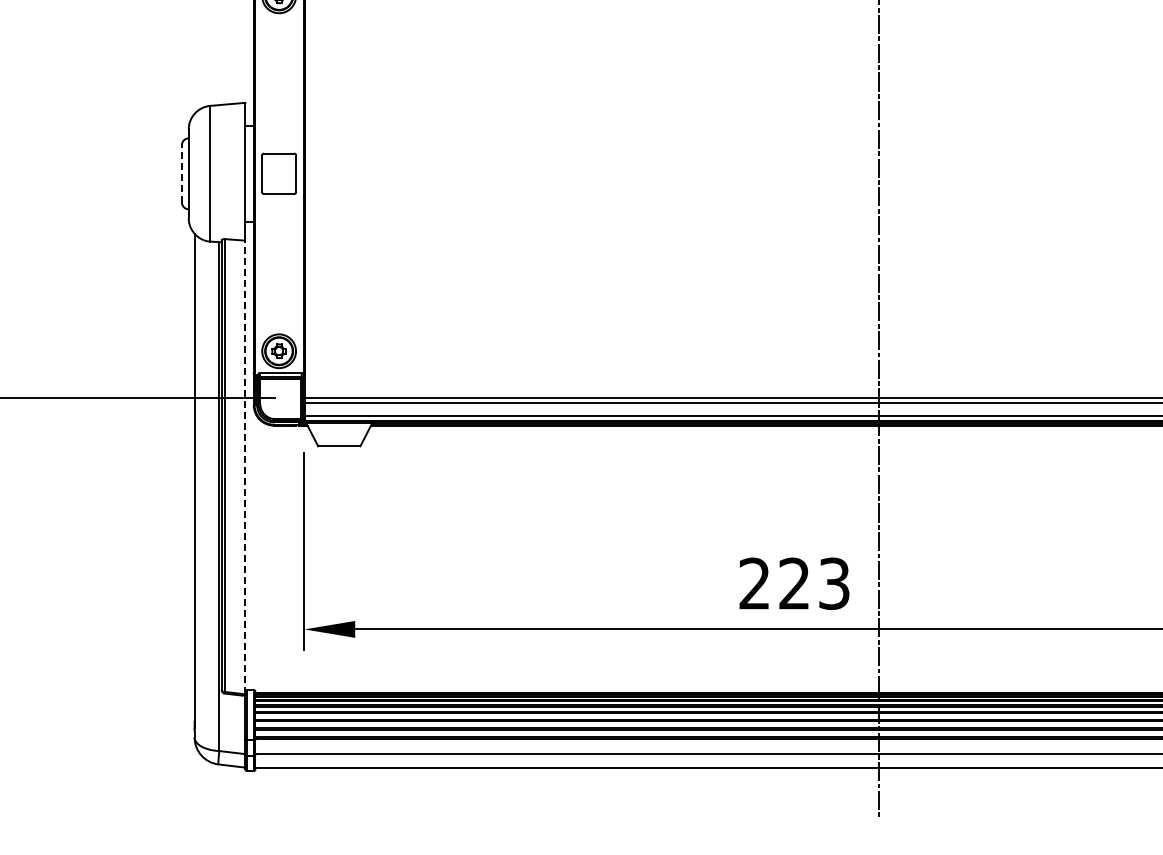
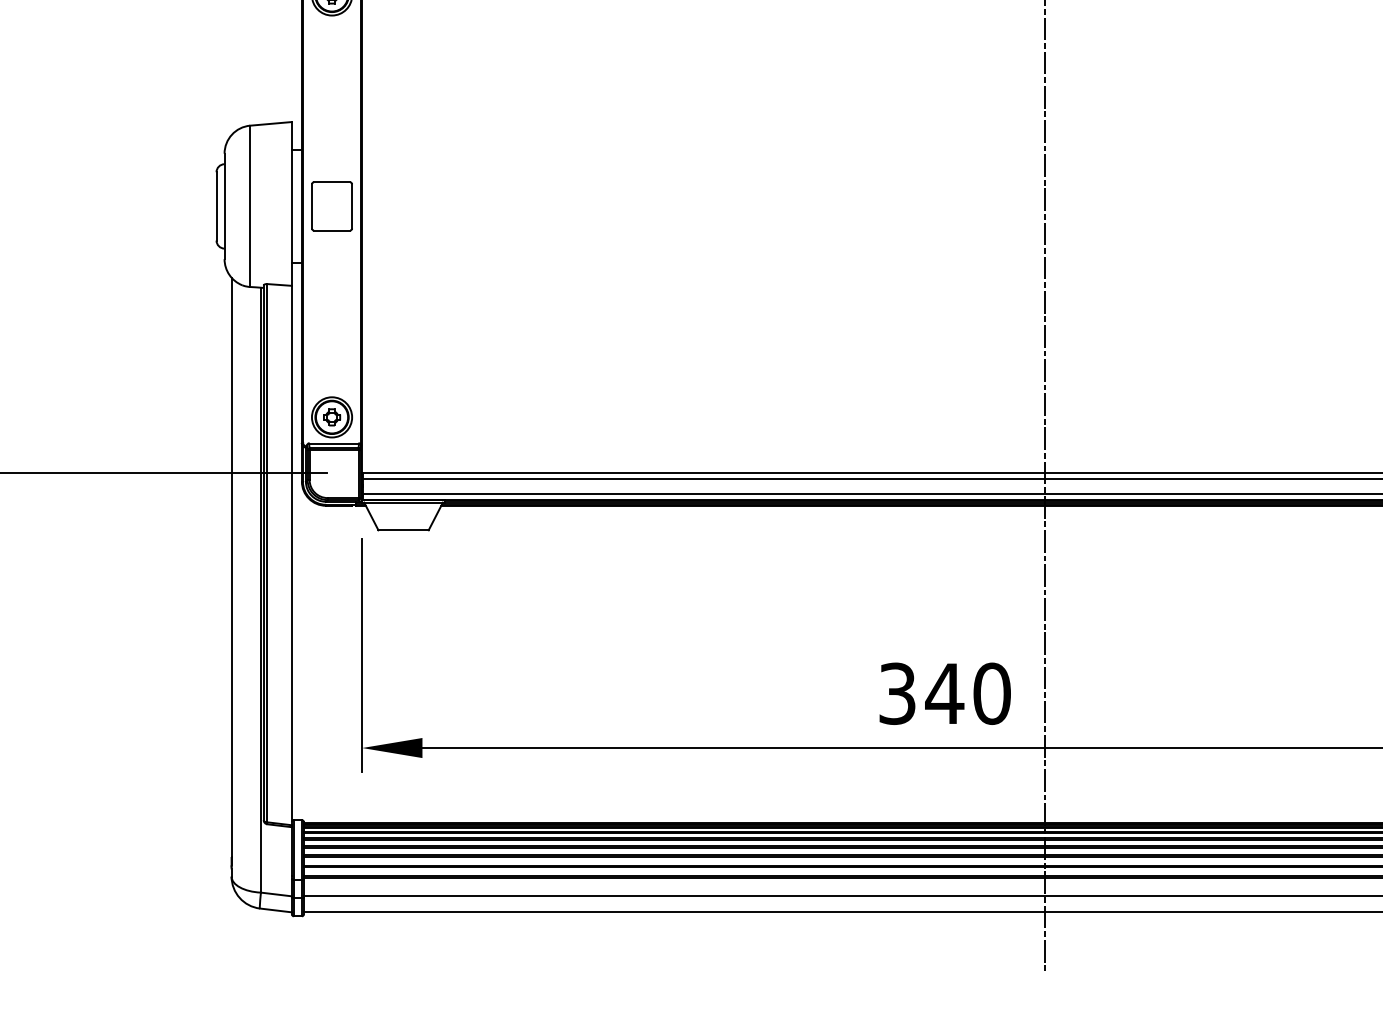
line: (181, 173) -> (215, 206), dashed -> solid
line: (245, 467) -> (292, 555), dashed -> solid
text: (794, 583) -> (944, 693), 223 -> 340

